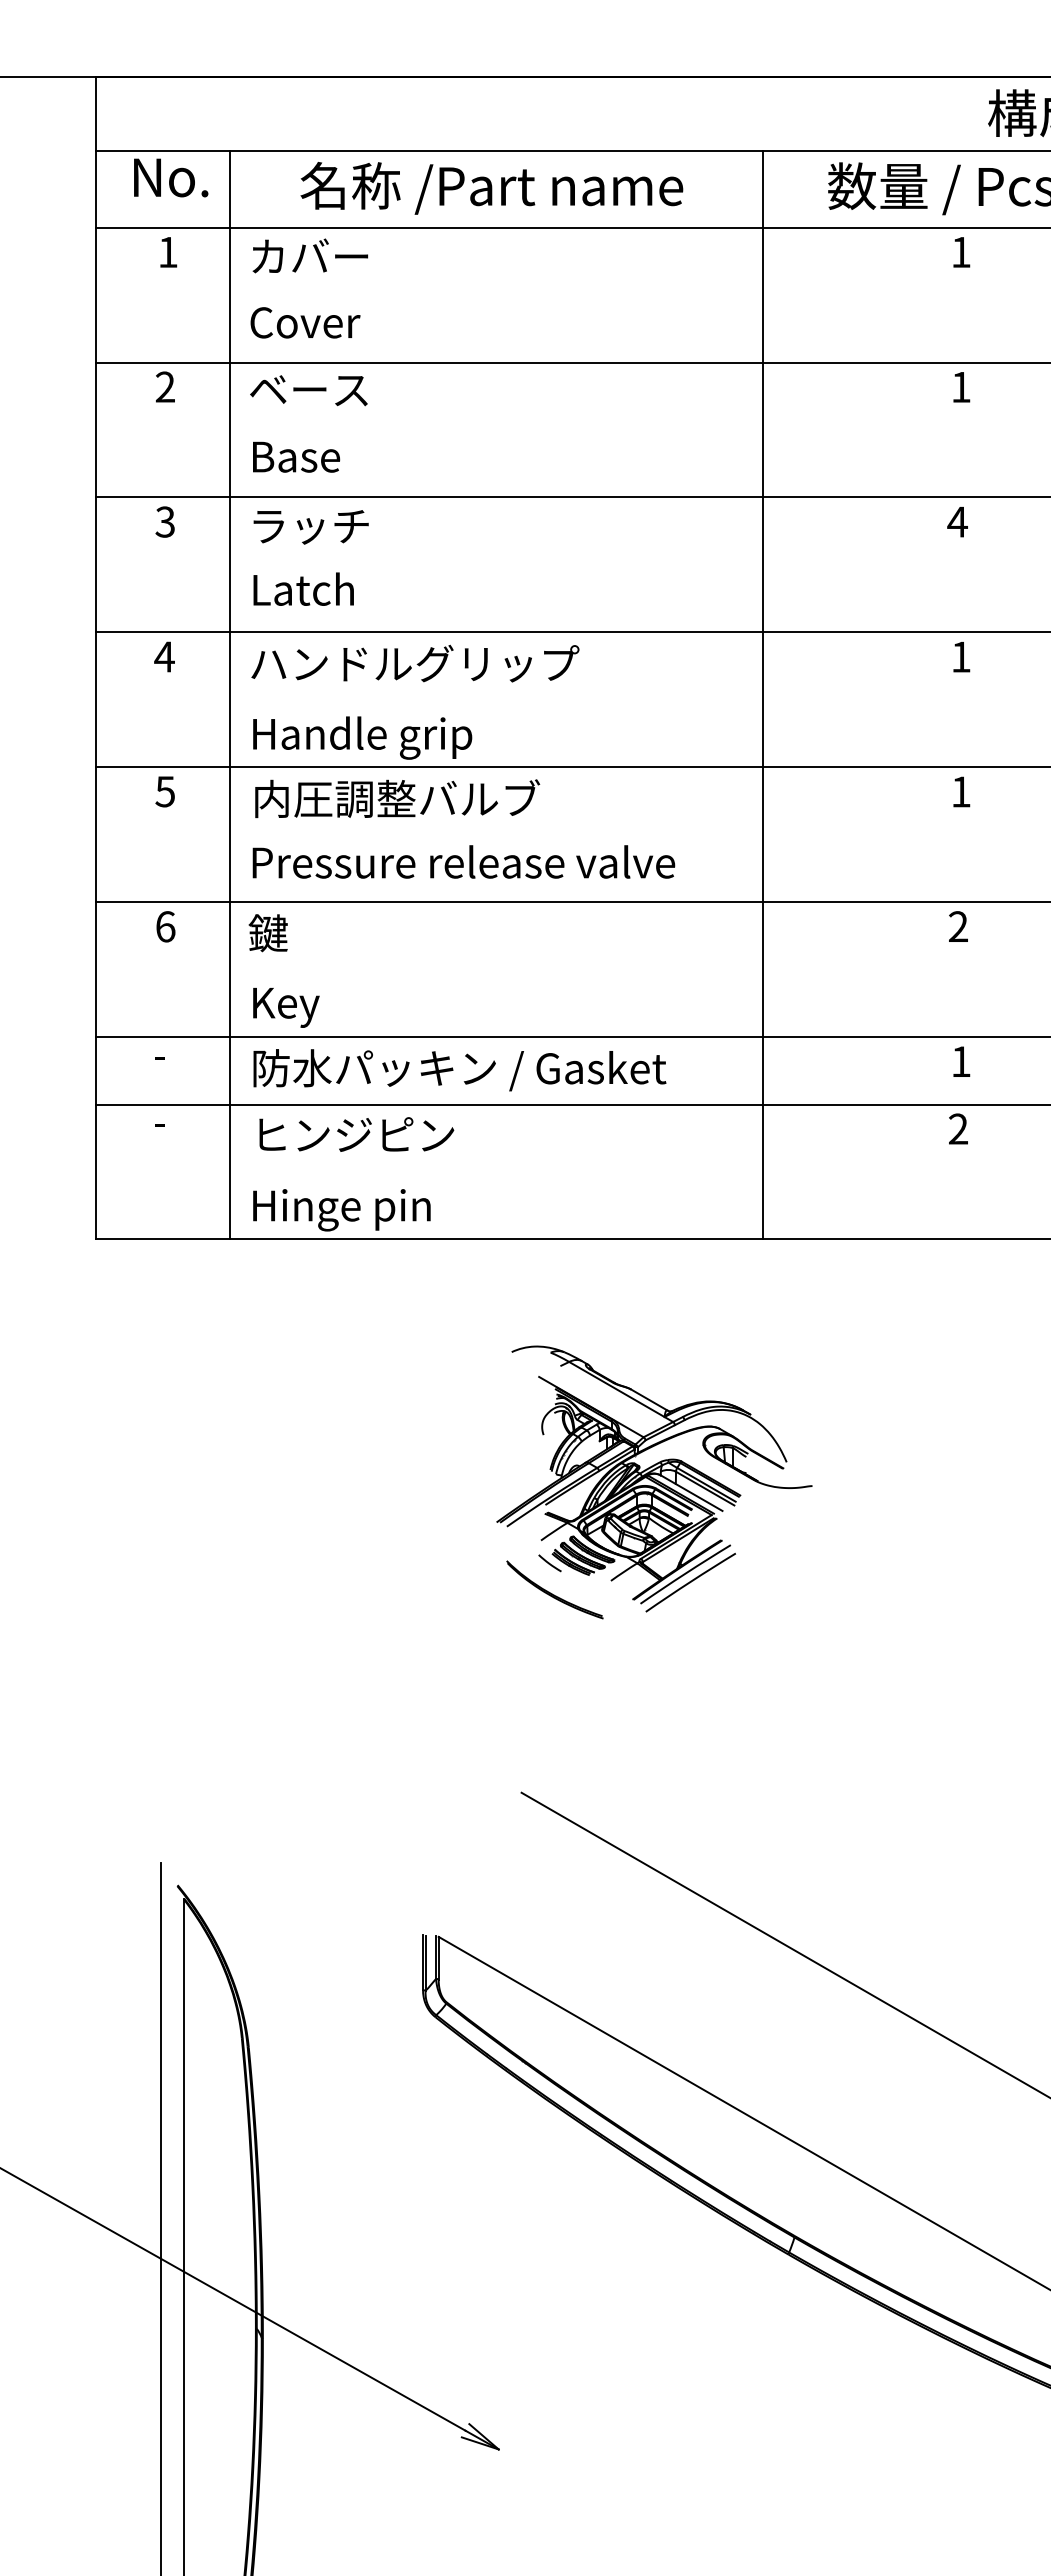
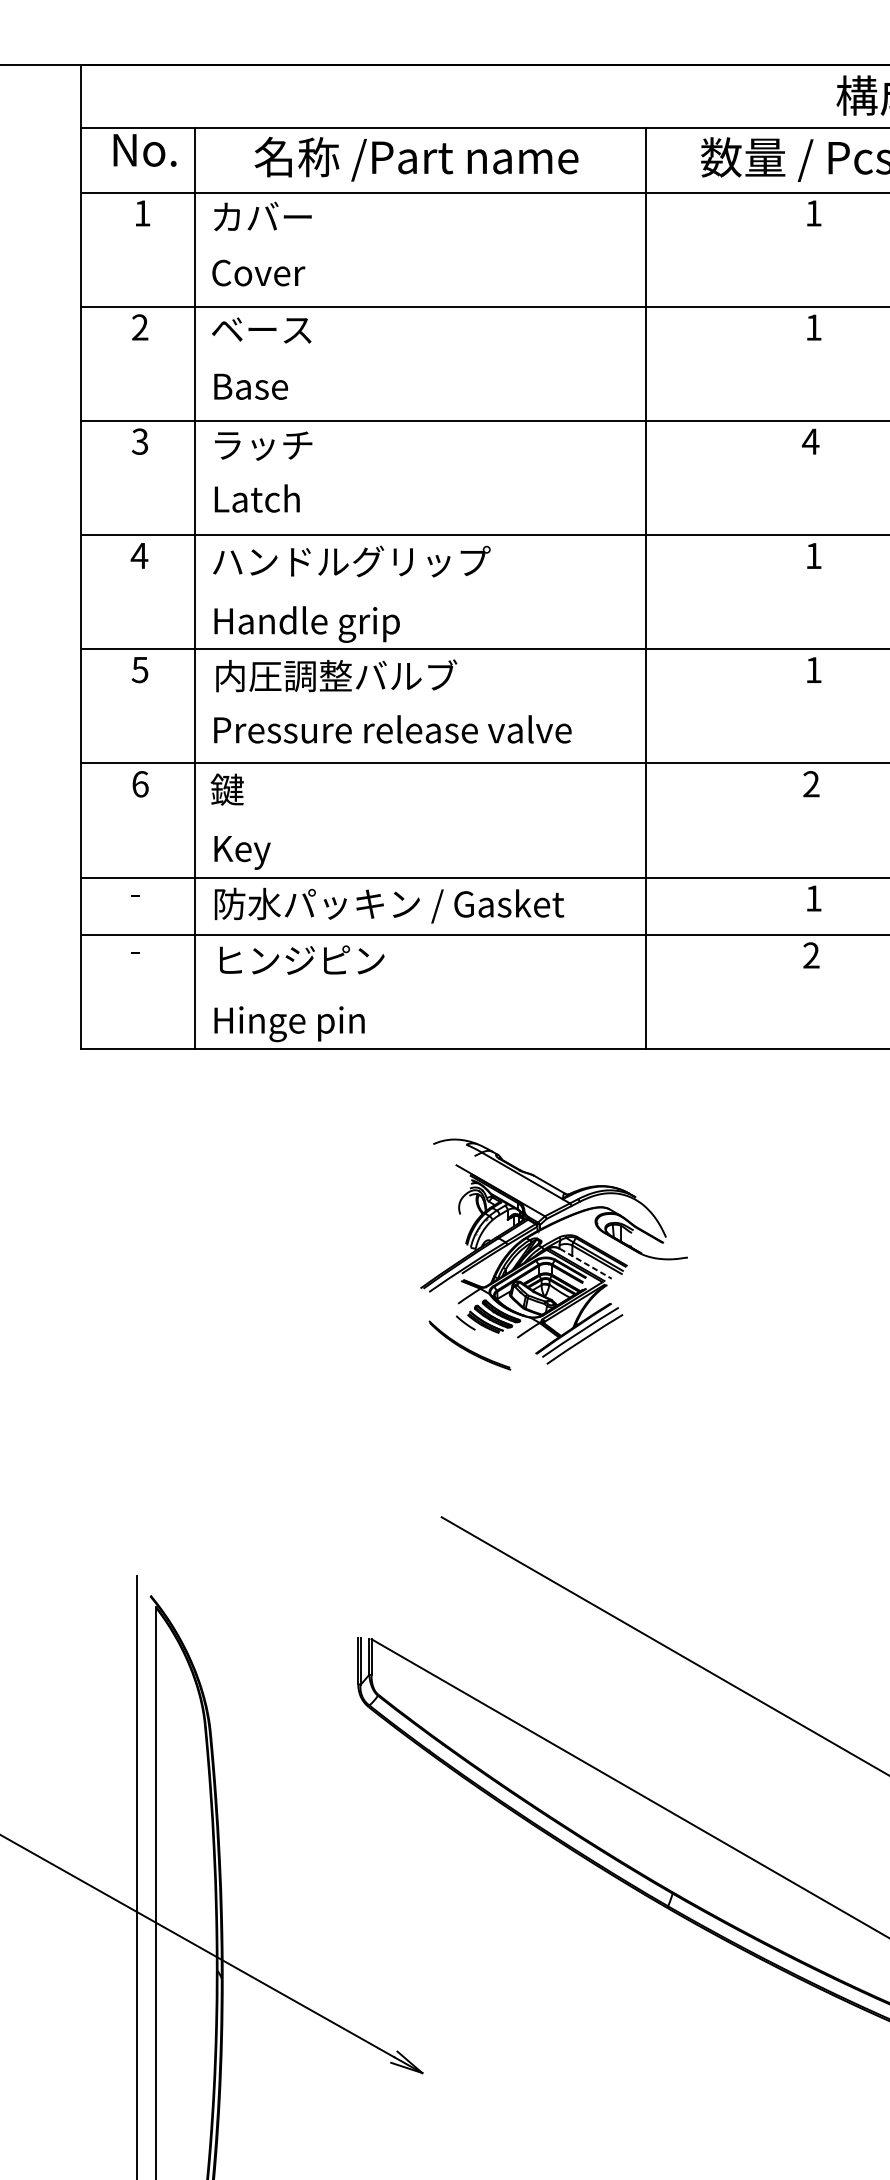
line: (692, 1493) -> (586, 1263), solid -> dashed

